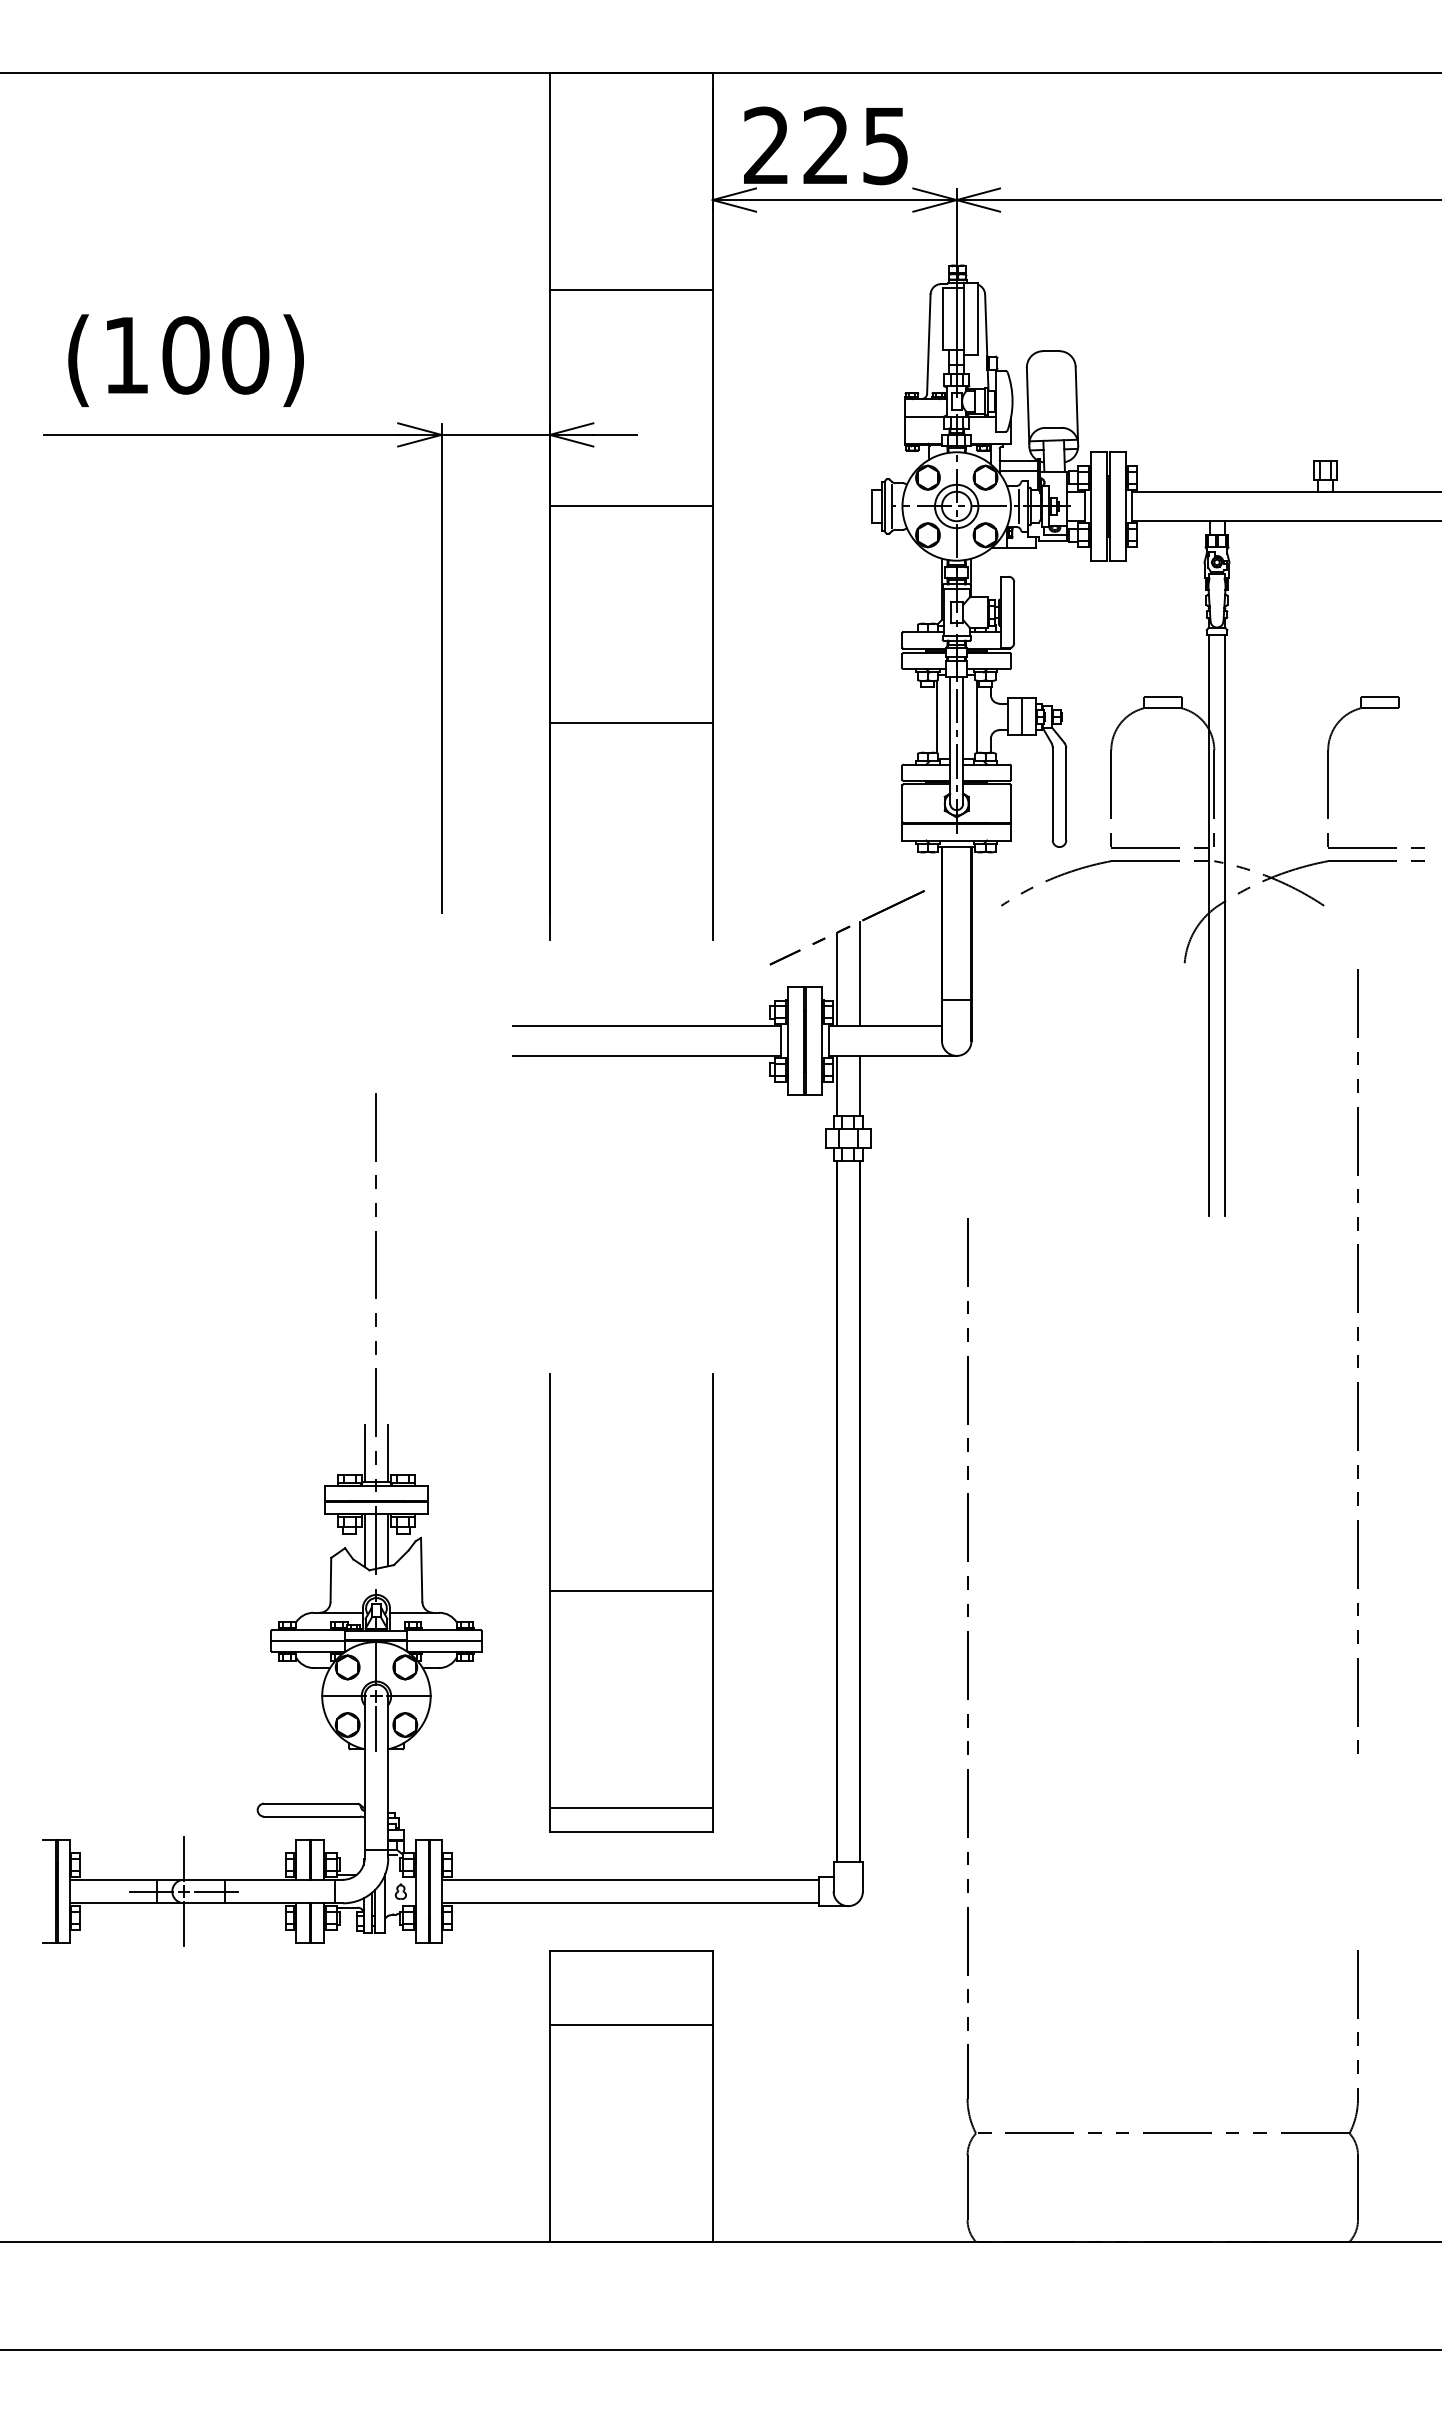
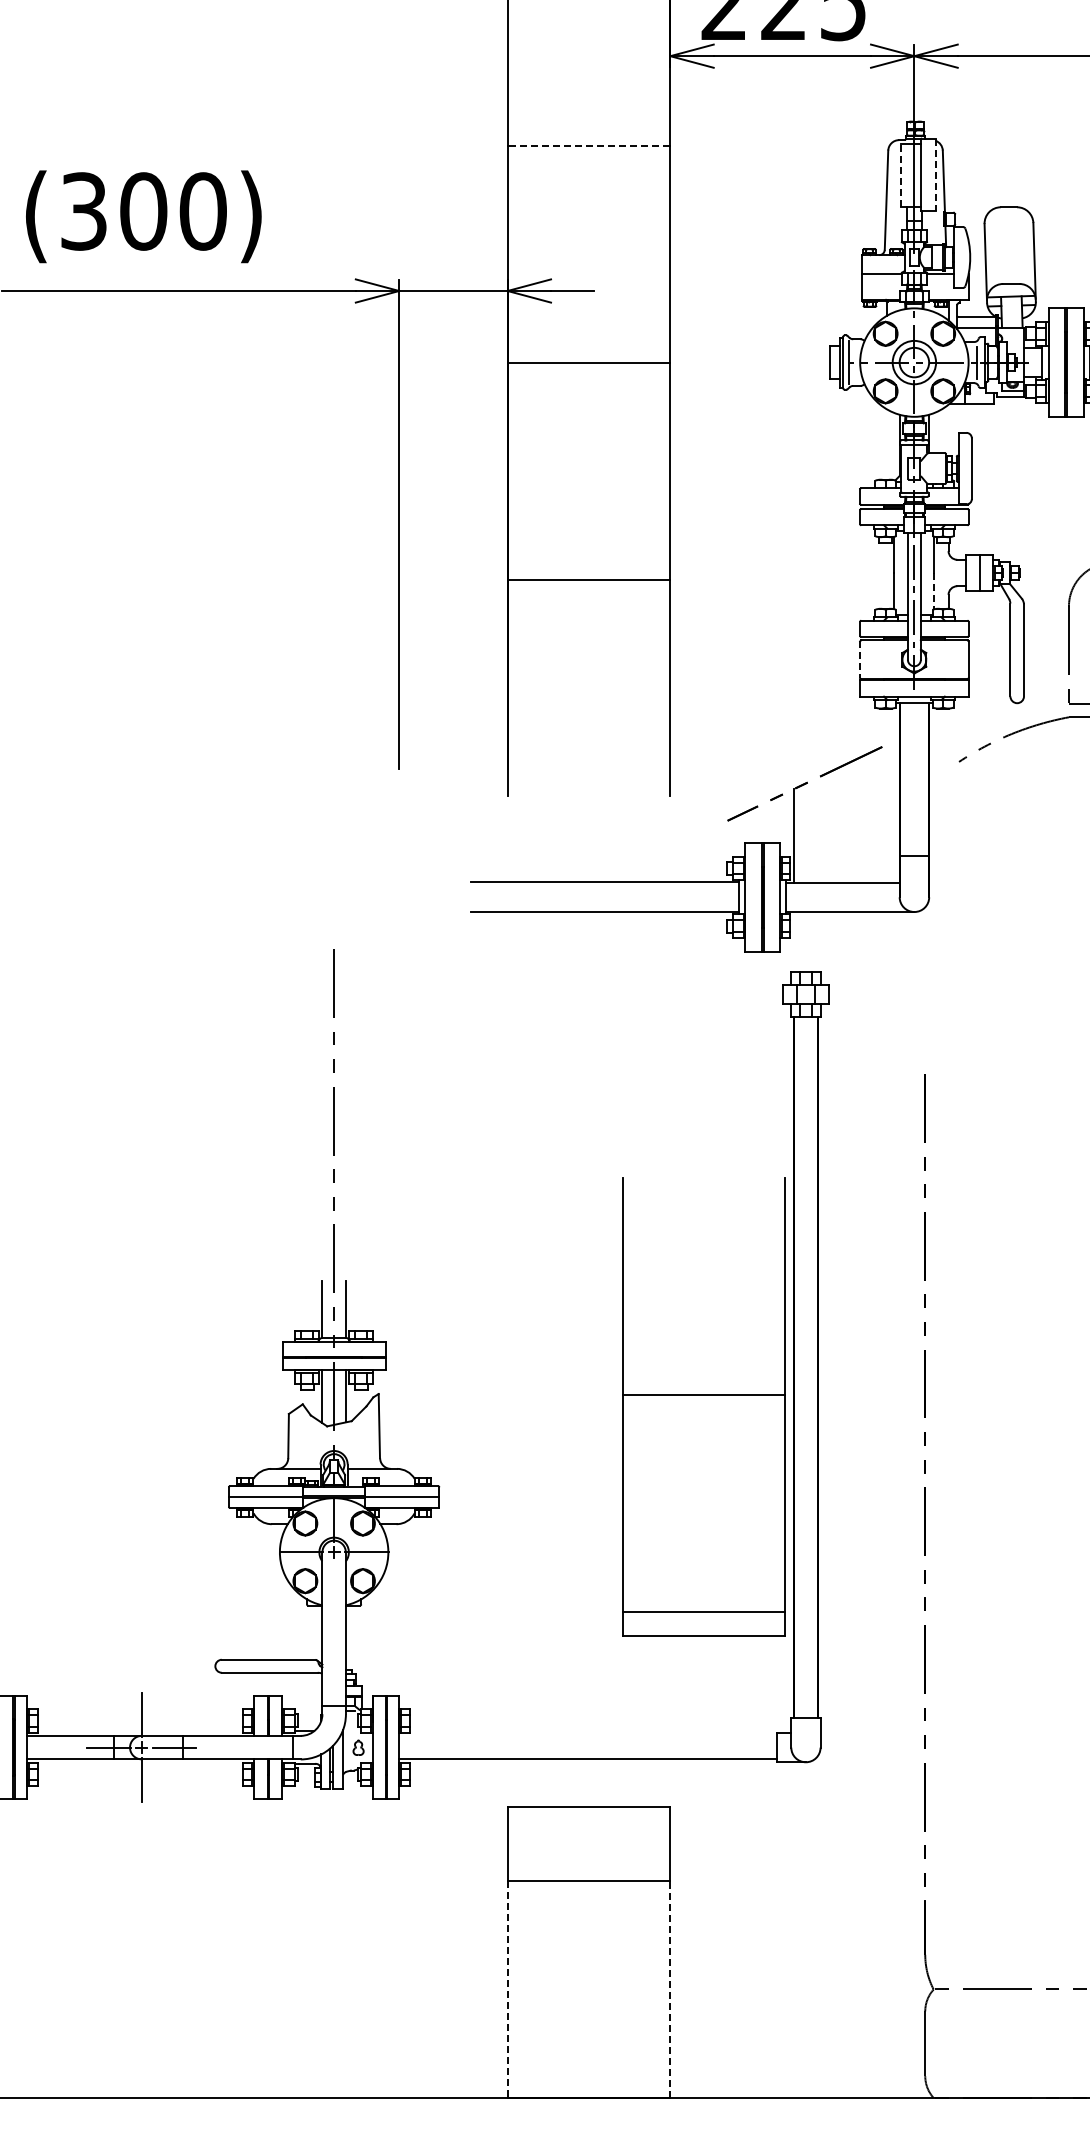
line: (630, 289) -> (588, 145), solid -> dashed
line: (943, 318) -> (901, 174), solid -> dashed
line: (977, 319) -> (935, 175), solid -> dashed
text: (125, 355) -> (83, 211), (100) -> (300)
line: (976, 735) -> (934, 591), solid -> dashed
line: (902, 804) -> (860, 660), solid -> dashed
line: (860, 973) -> (818, 829), removed
line: (836, 1085) -> (794, 941), removed
line: (860, 1085) -> (818, 941), removed
part: (631, 1602) -> (704, 1406), moved
line: (376, 1728) -> (334, 1584), removed
line: (629, 1879) -> (587, 1735), removed
line: (712, 2132) -> (670, 1988), solid -> dashed
line: (549, 2133) -> (507, 1989), solid -> dashed

